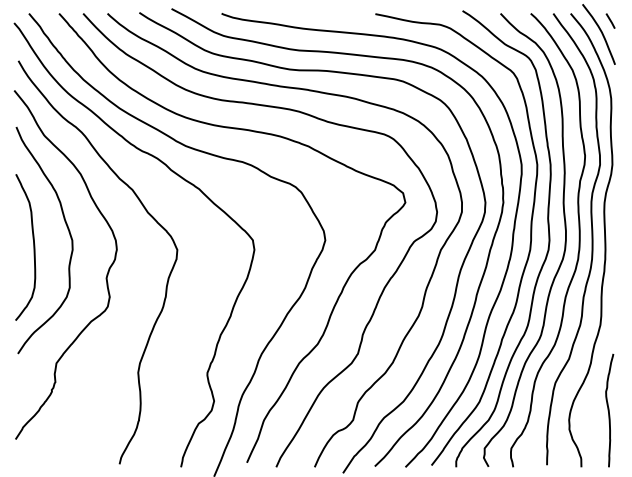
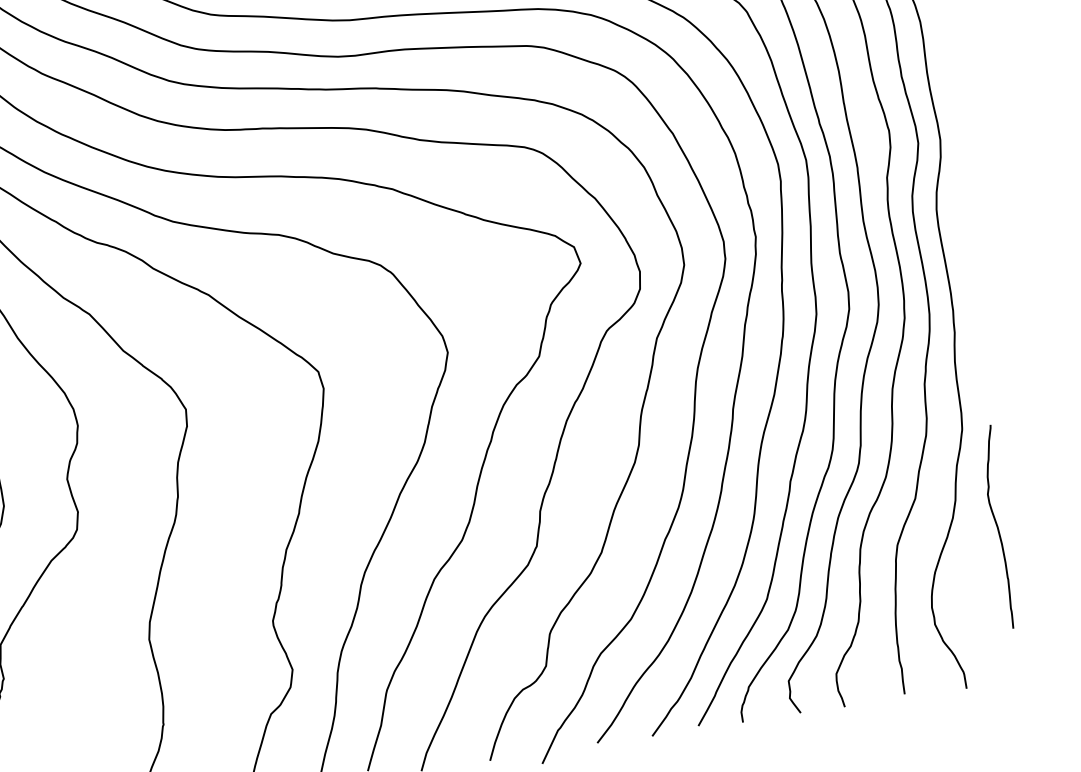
curve: (609, 410) -> (999, 527), moved

